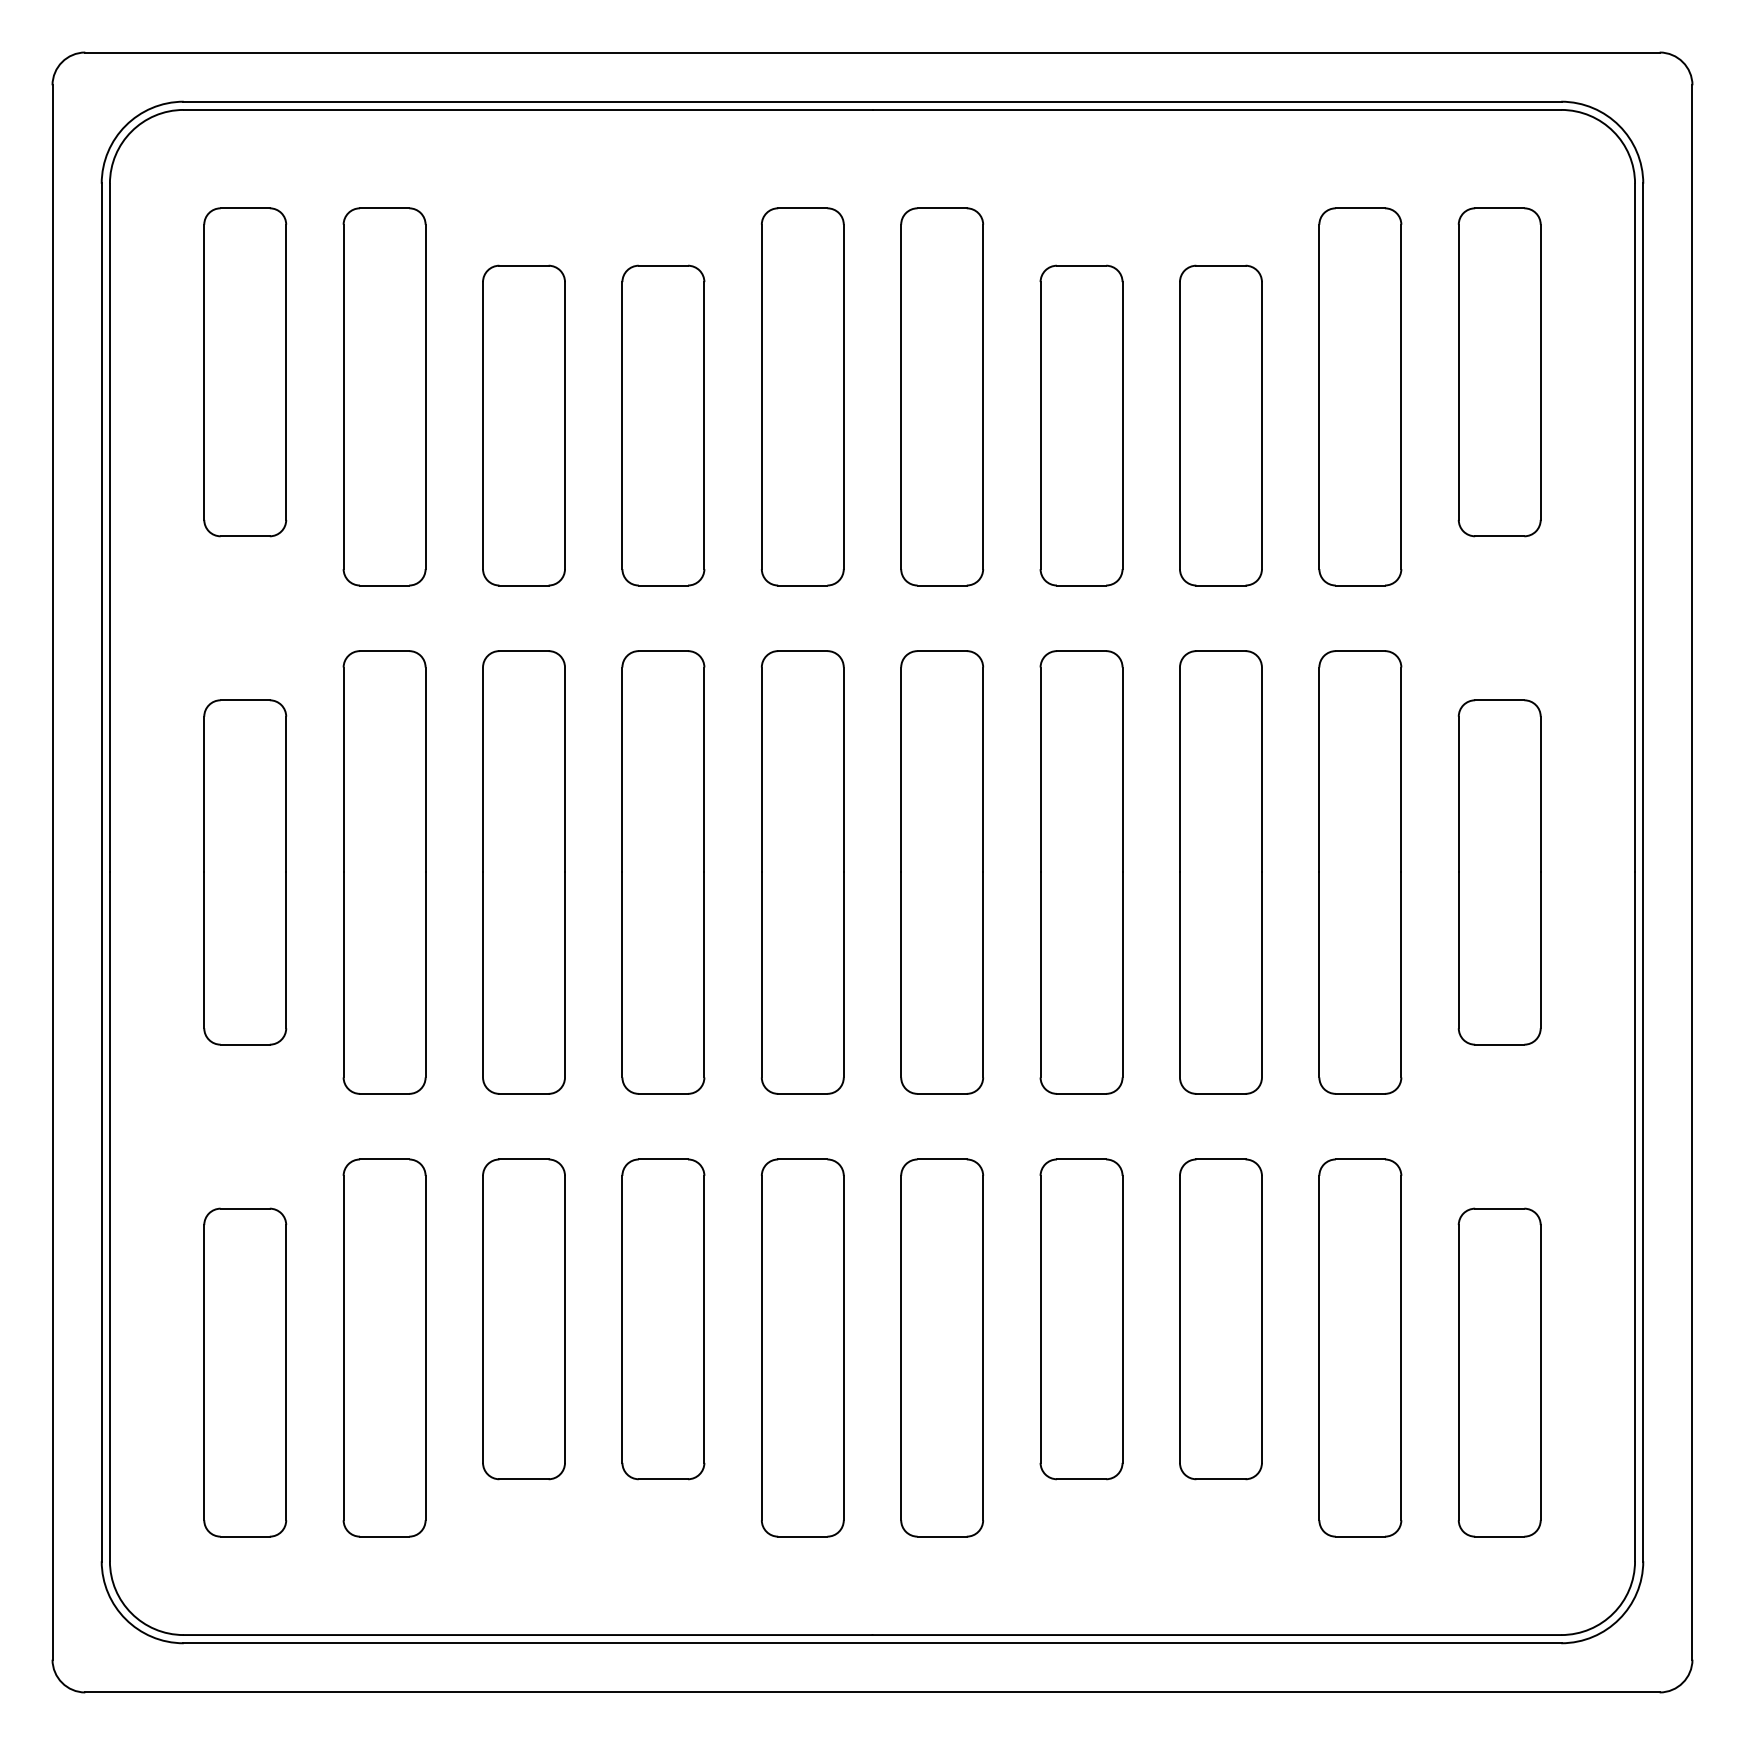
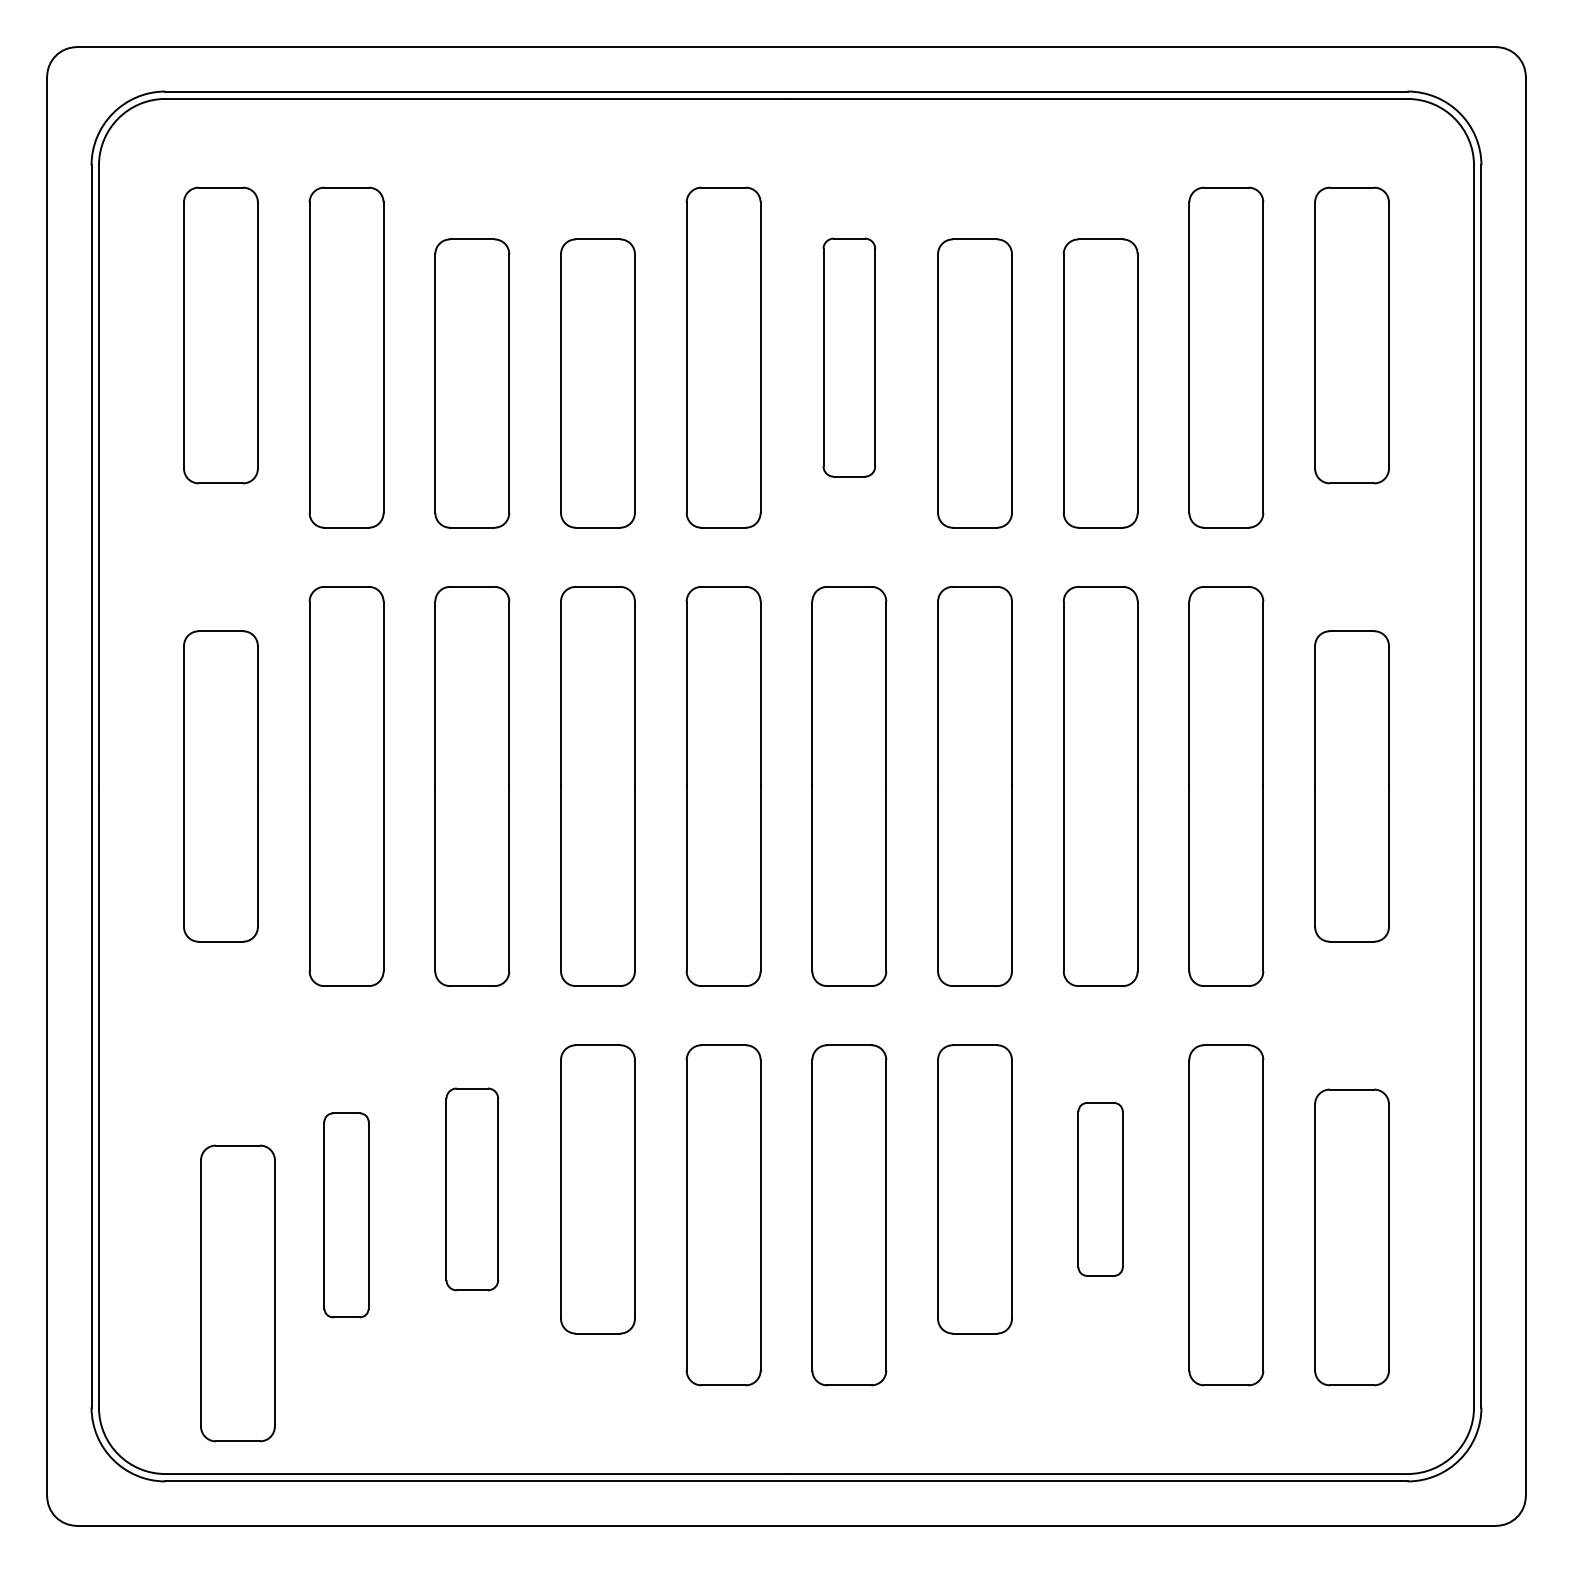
part: (942, 396) -> (849, 357), size x0.7
part: (524, 1319) -> (472, 1189), size x0.7
part: (1220, 1319) -> (1100, 1189), size x0.6
part: (384, 1348) -> (346, 1215), size x0.6
part: (244, 1372) -> (237, 1293), moved

